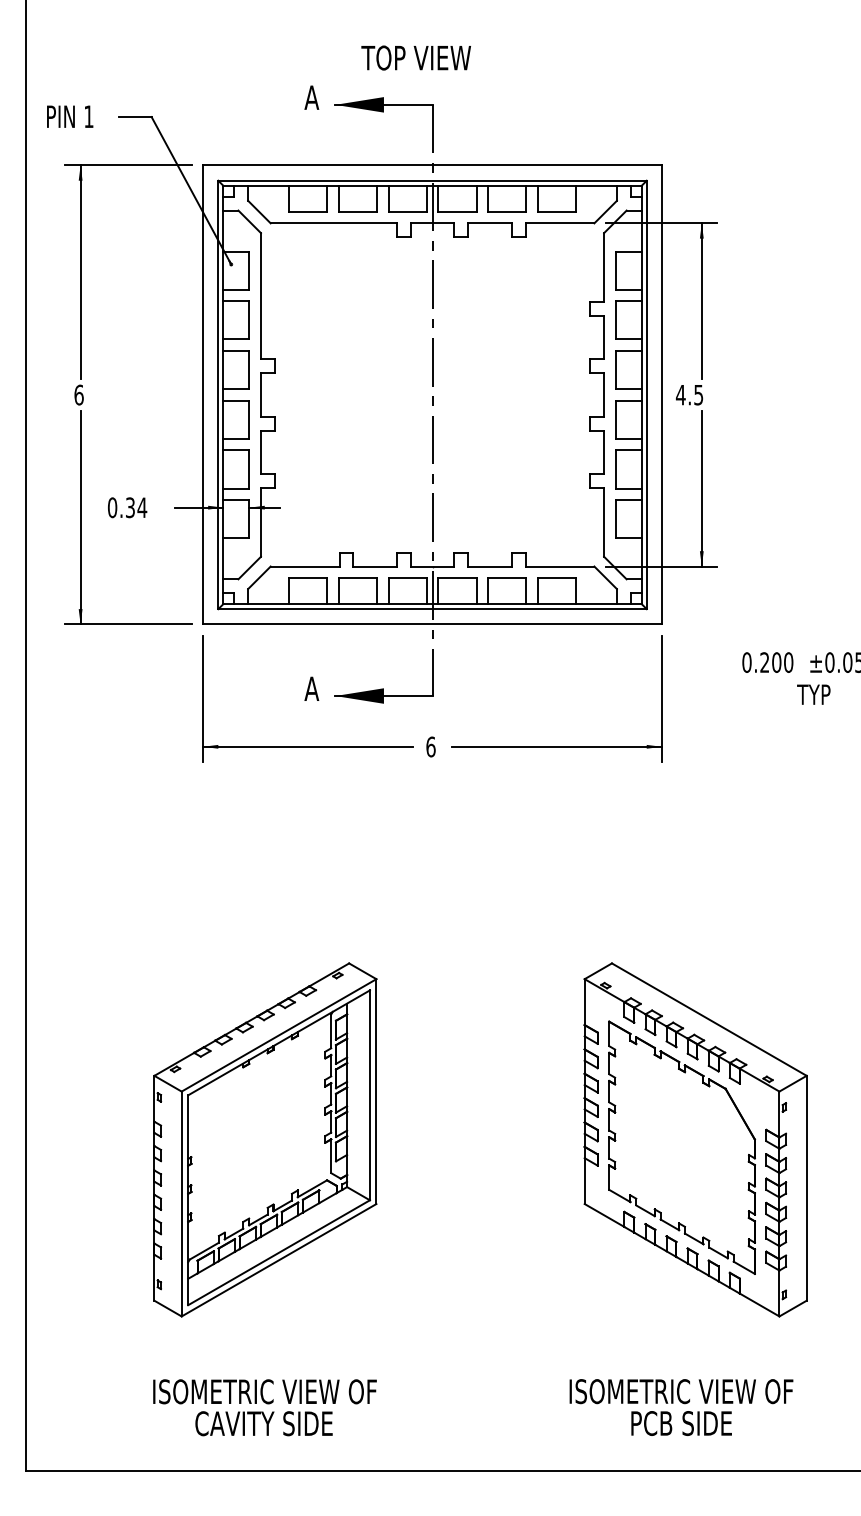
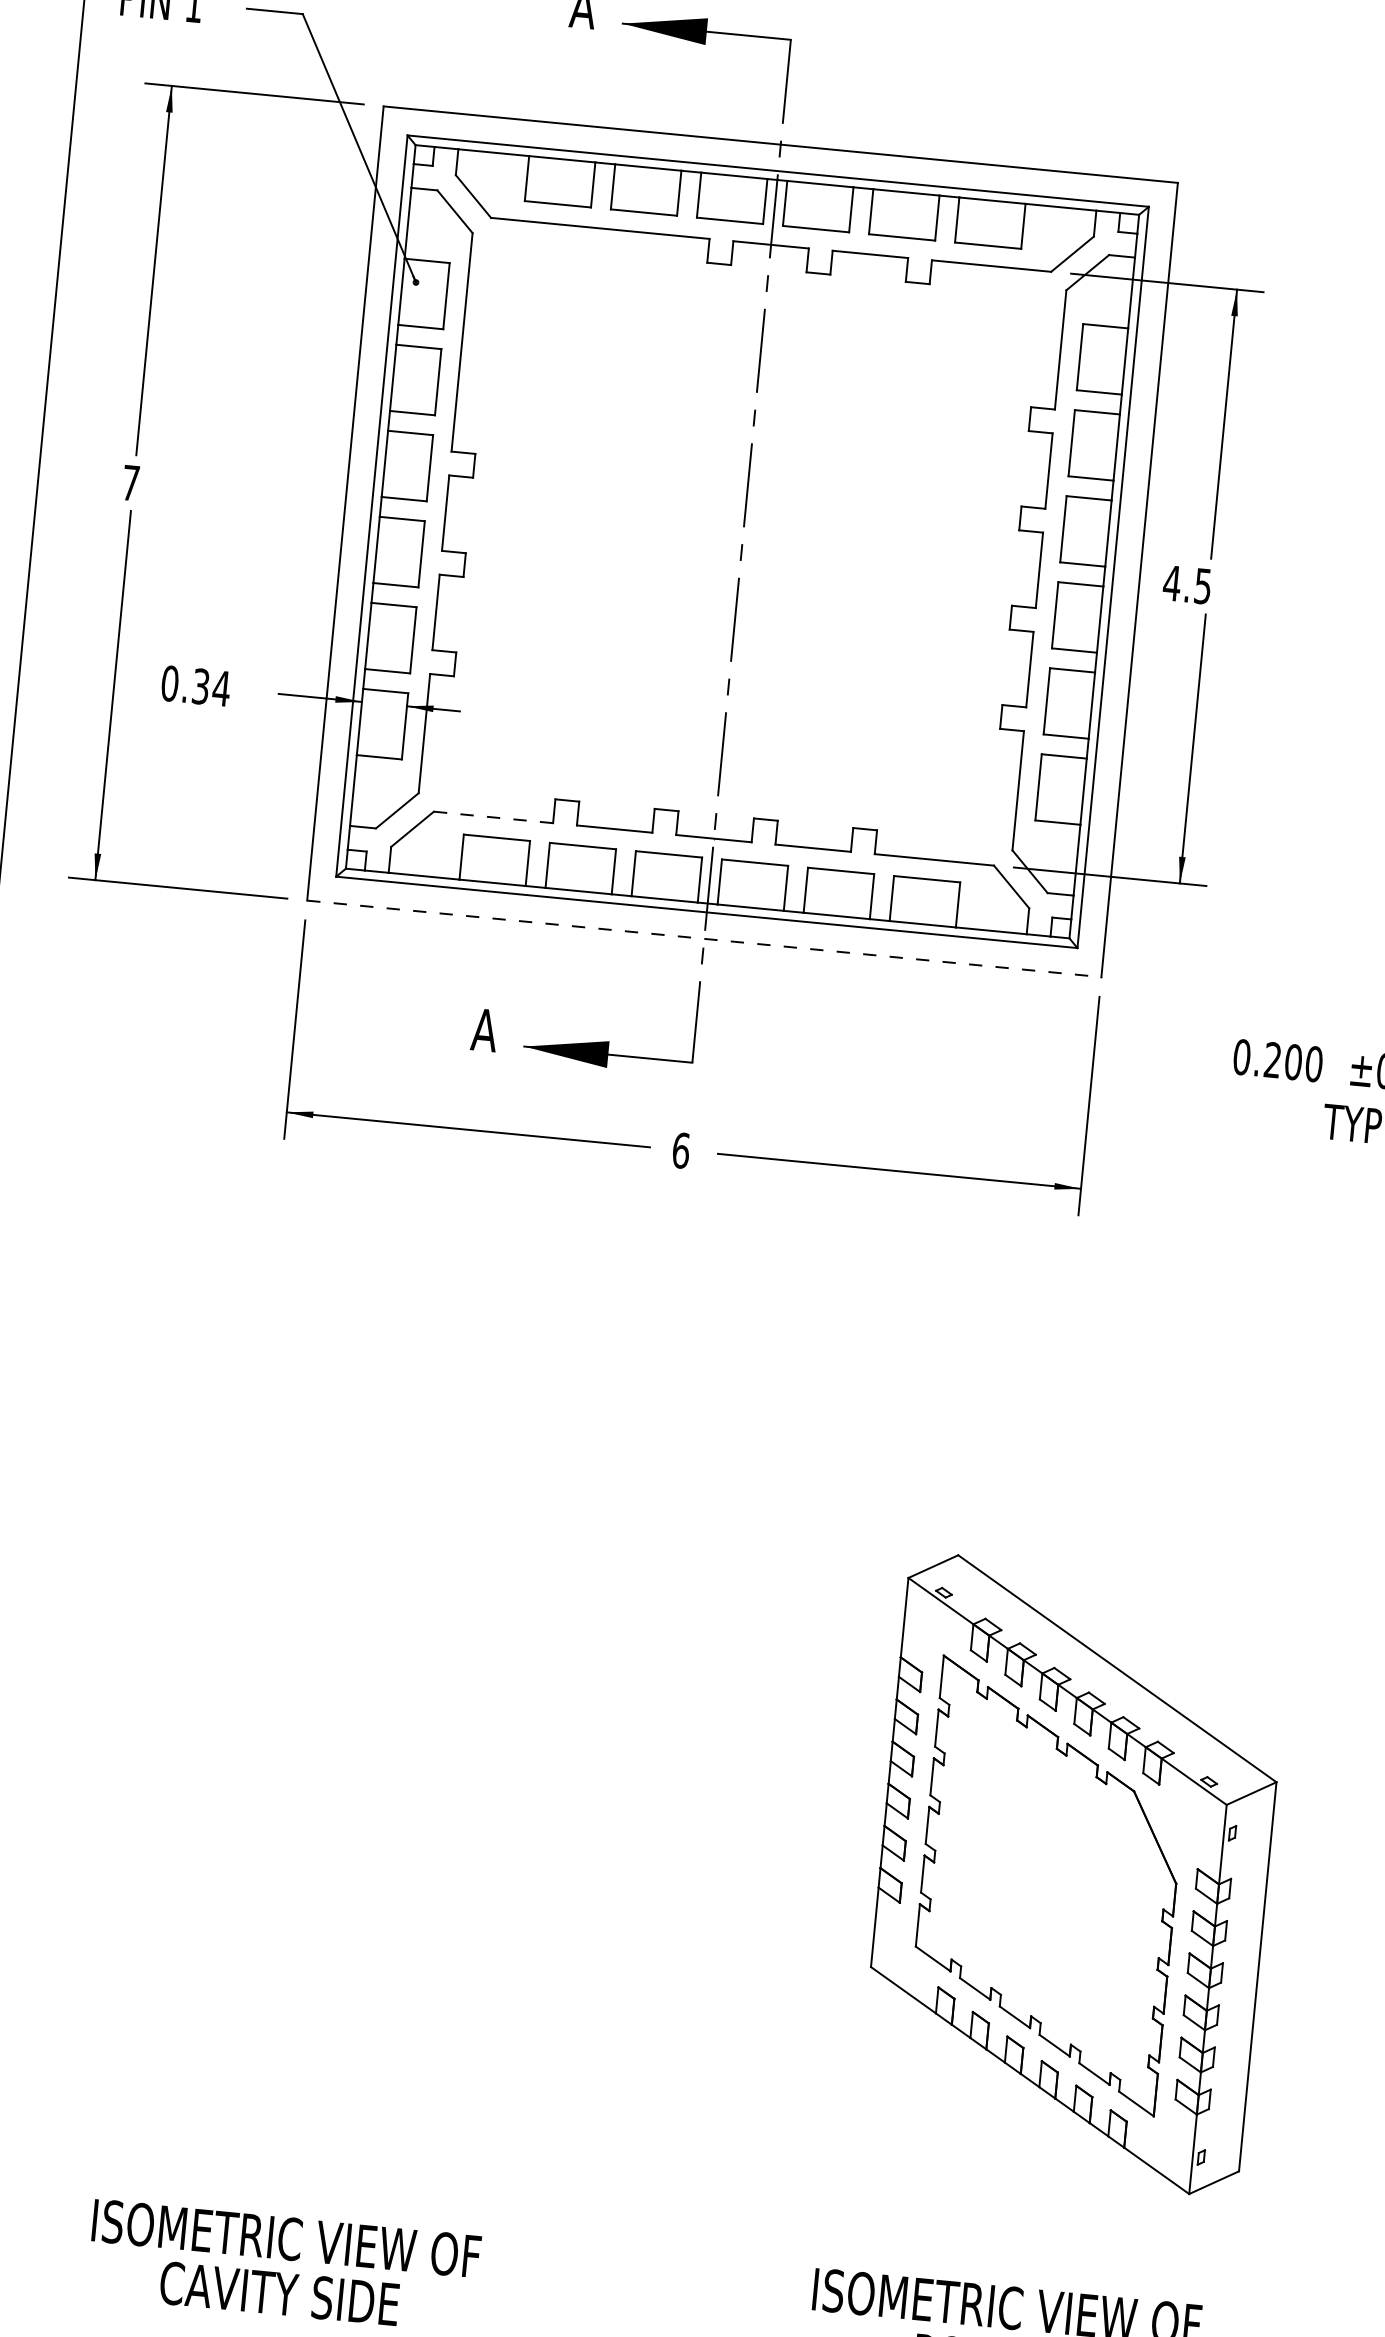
text: (78, 394) -> (130, 481), 6 -> 7
line: (304, 566) -> (492, 817), solid -> dashed
line: (432, 624) -> (704, 938), solid -> dashed
part: (265, 1139) -> (329, 1802), removed

